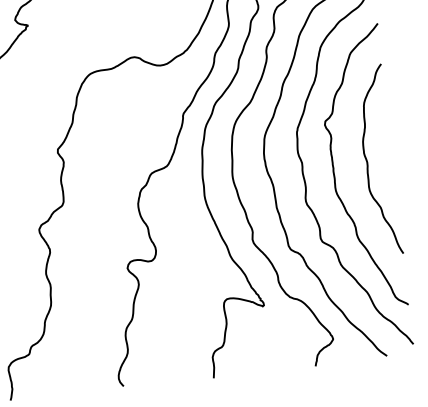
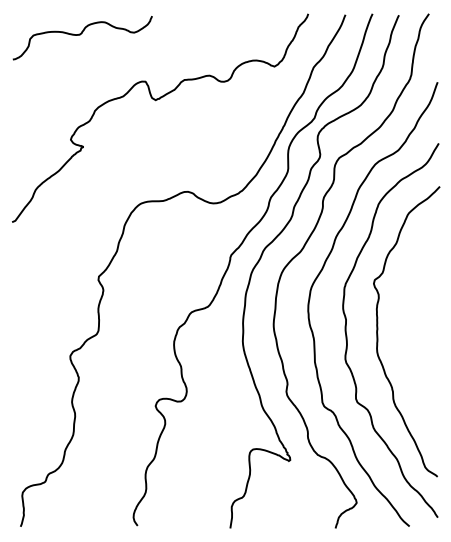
curve: (368, 161) -> (413, 326), removed

